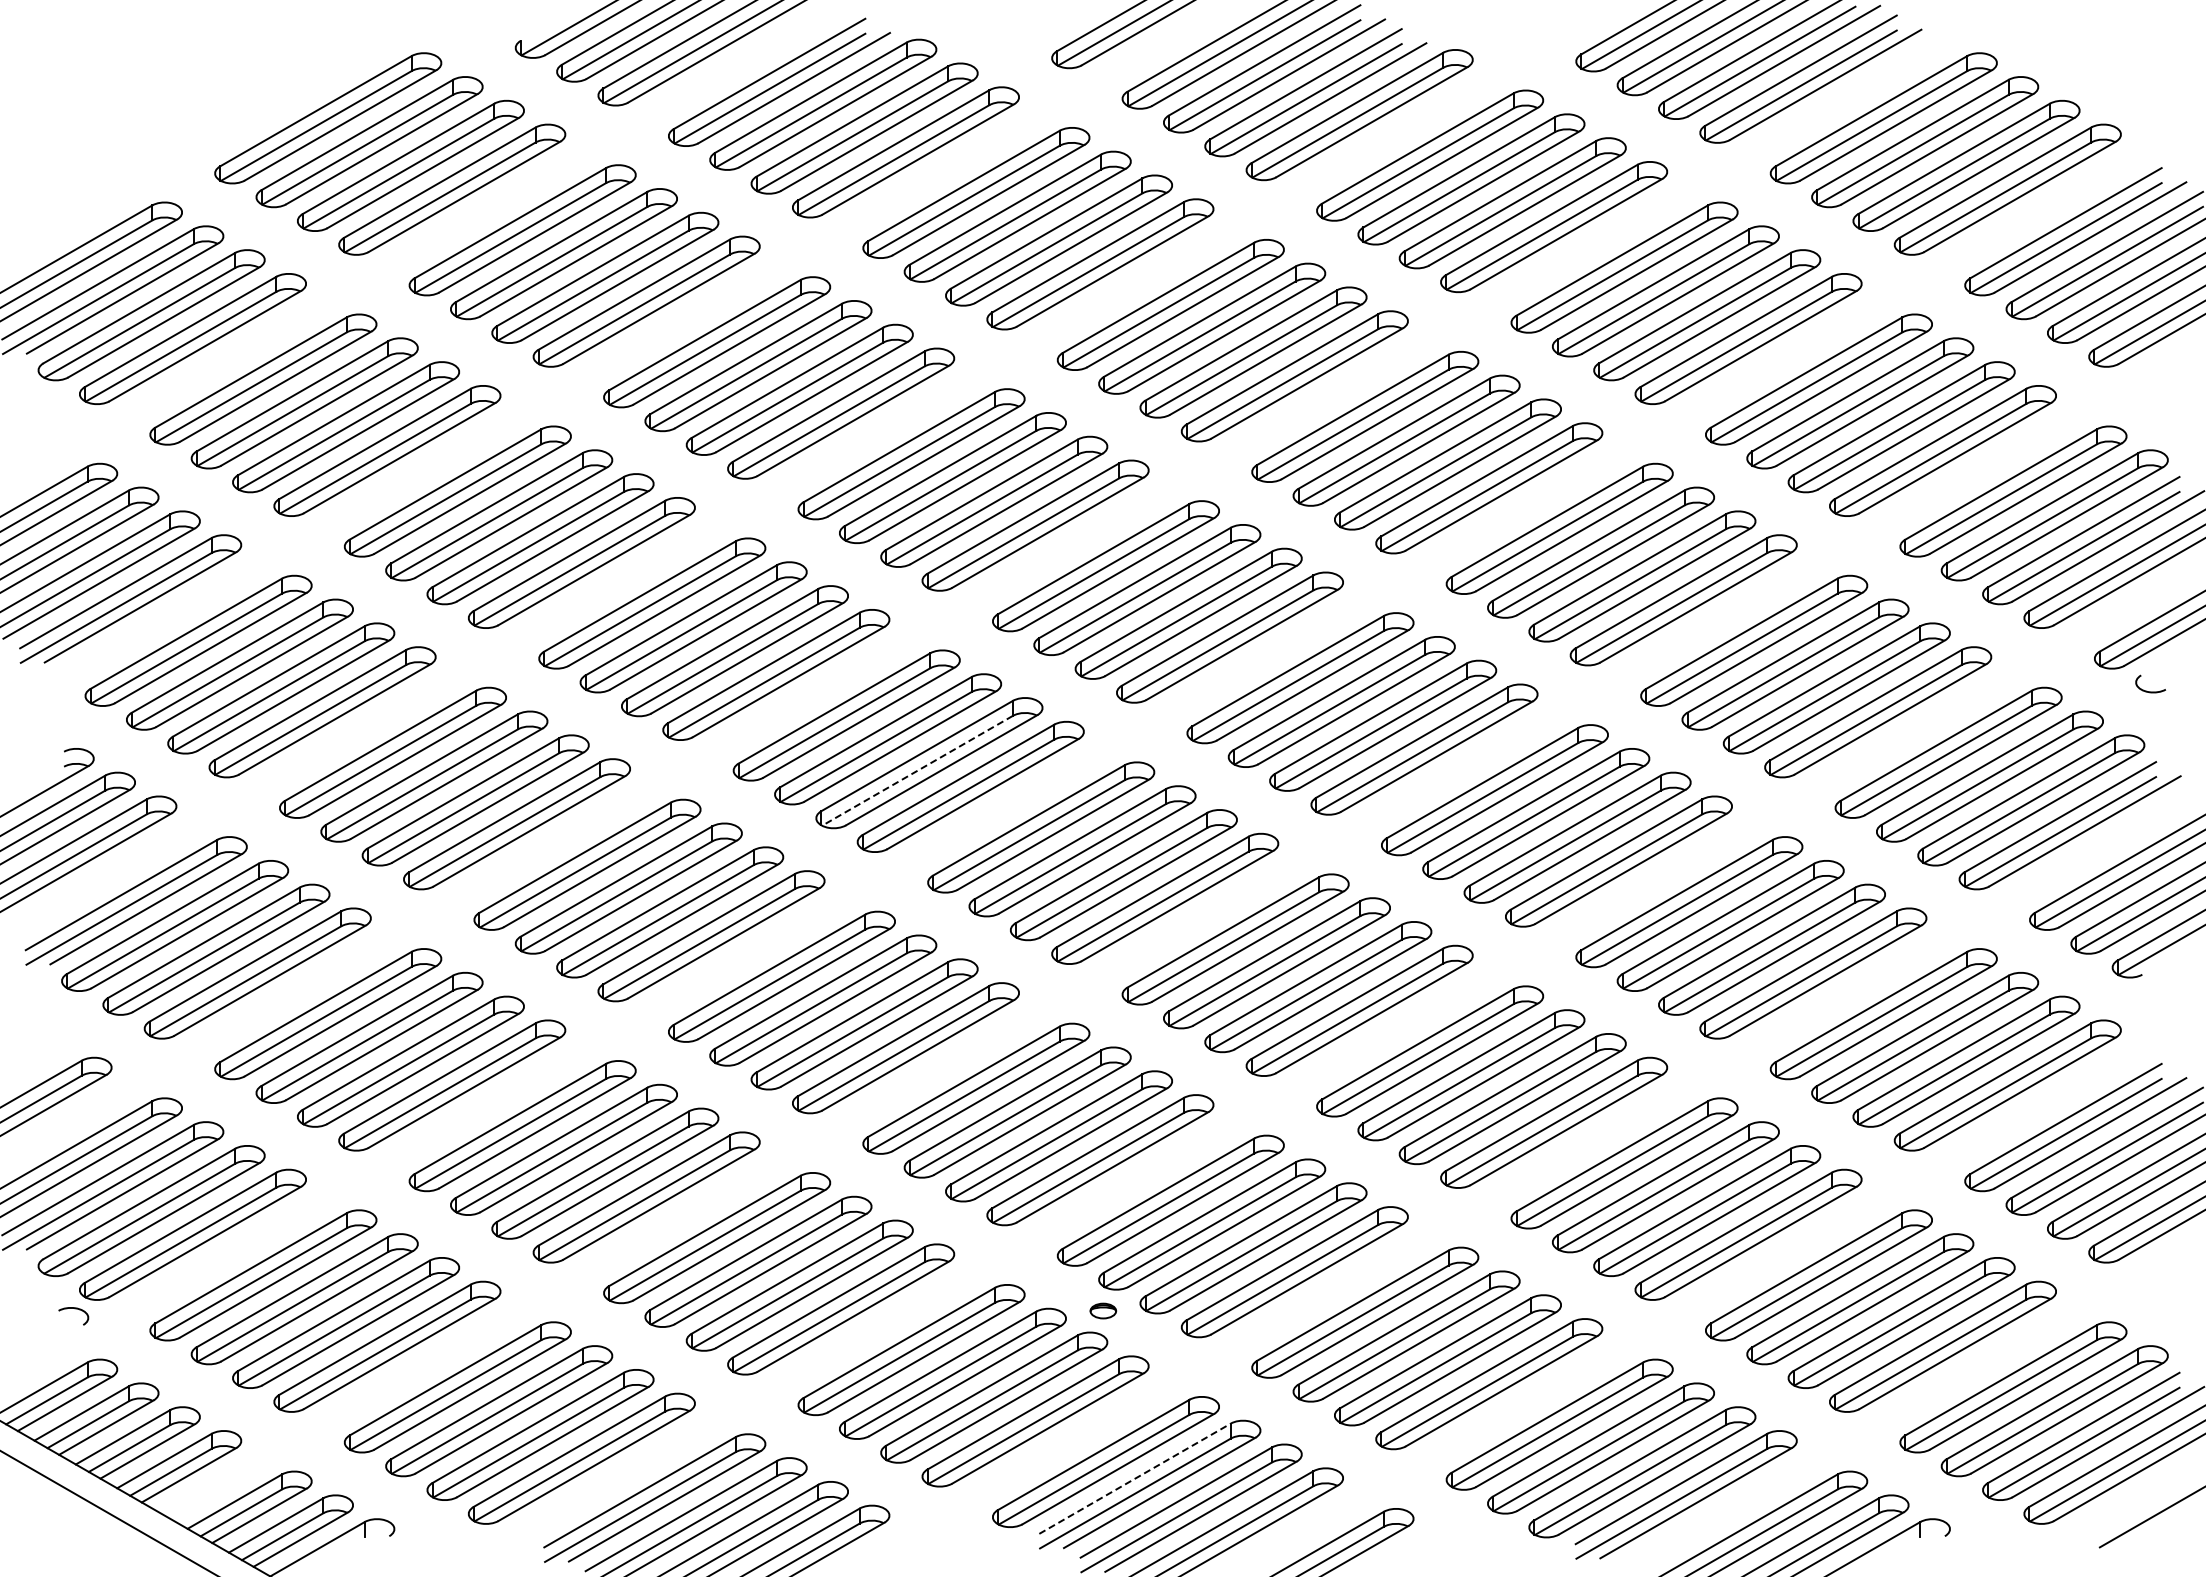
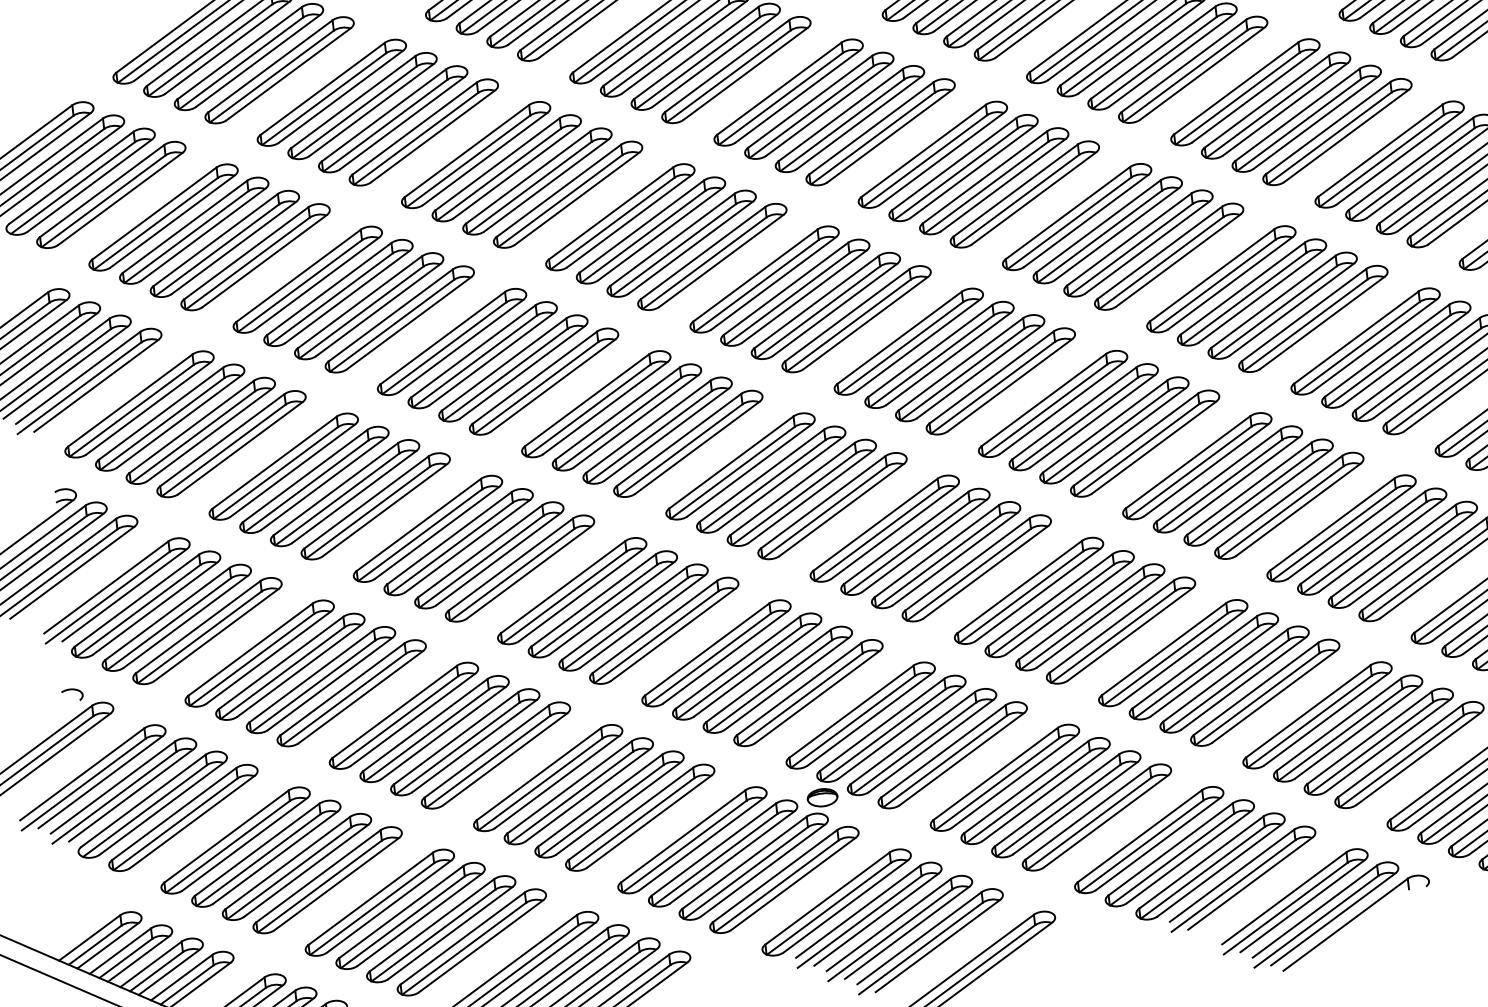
line: (917, 771) -> (650, 437), dashed -> solid
curve: (75, 1309) -> (73, 690), moved
part: (1103, 1310) -> (822, 797), size x1.67
line: (1135, 1478) -> (858, 911), dashed -> solid

